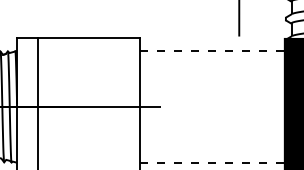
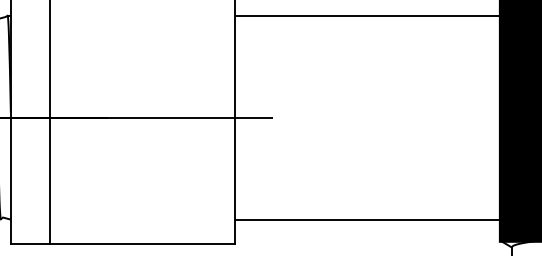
line: (212, 51) -> (367, 16), dashed -> solid
line: (212, 162) -> (367, 219), dashed -> solid

